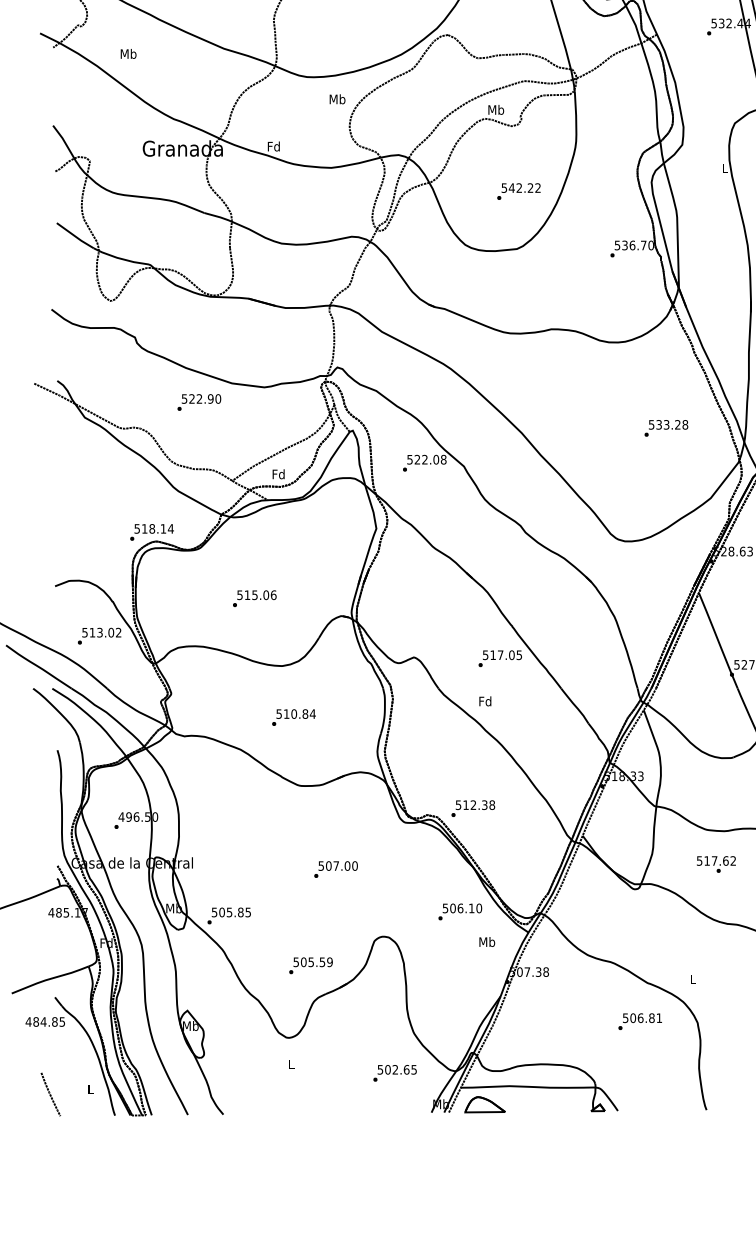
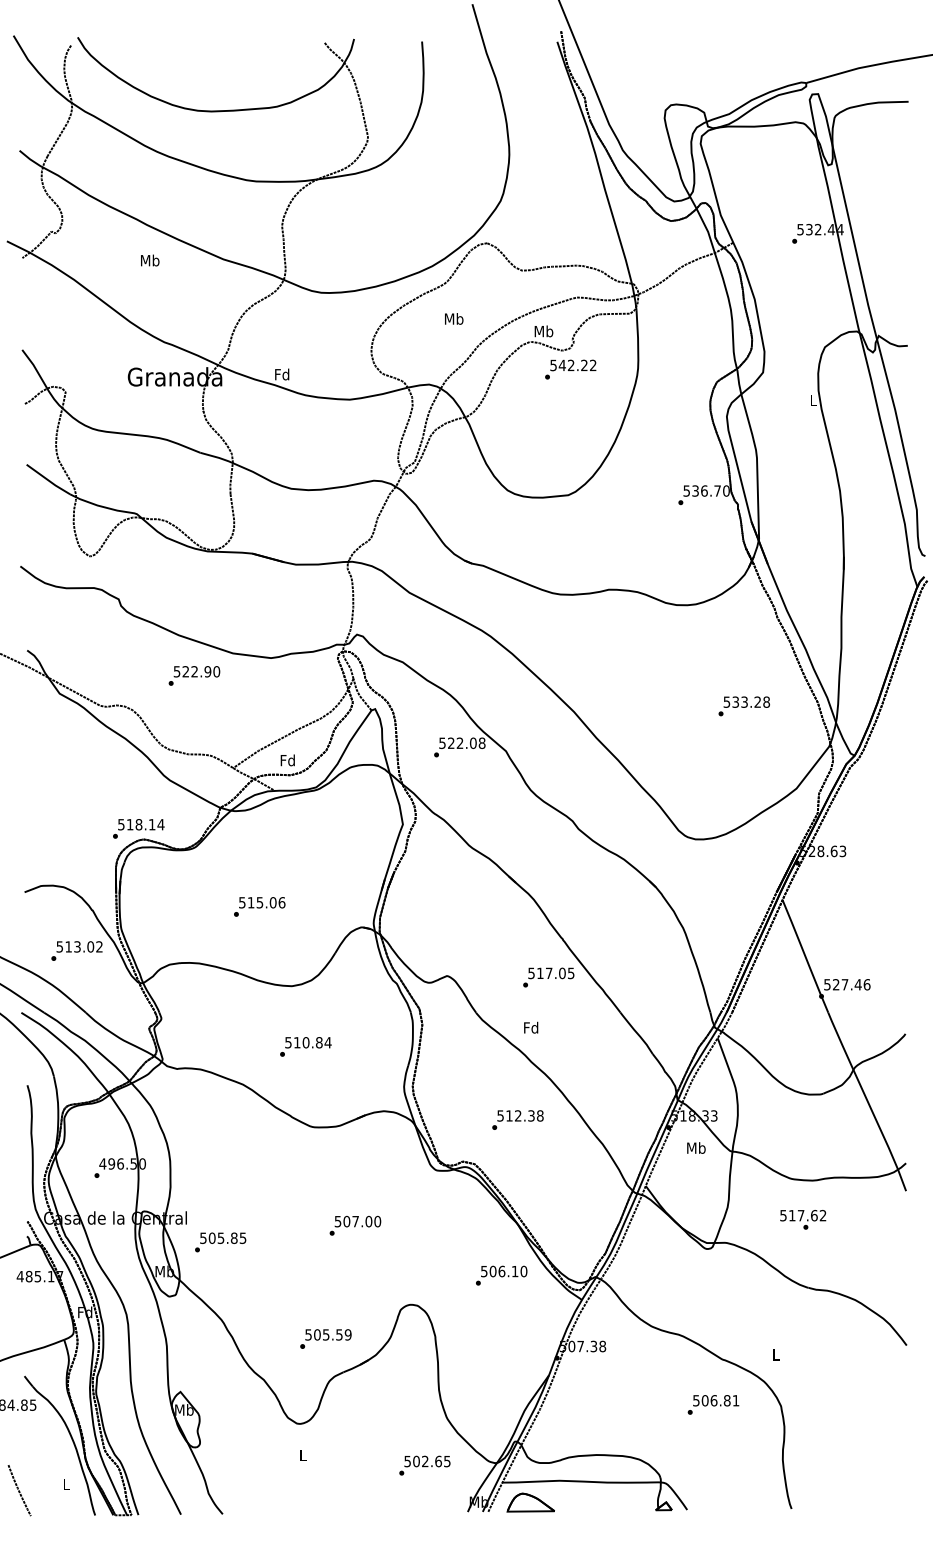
text: (128, 53) -> (150, 260), moved
text: (337, 98) -> (454, 318), moved
text: (518, 191) -> (570, 369), moved
text: (472, 808) -> (517, 1119), moved
text: (229, 916) -> (220, 1242), moved
text: (487, 941) -> (696, 1147), moved

